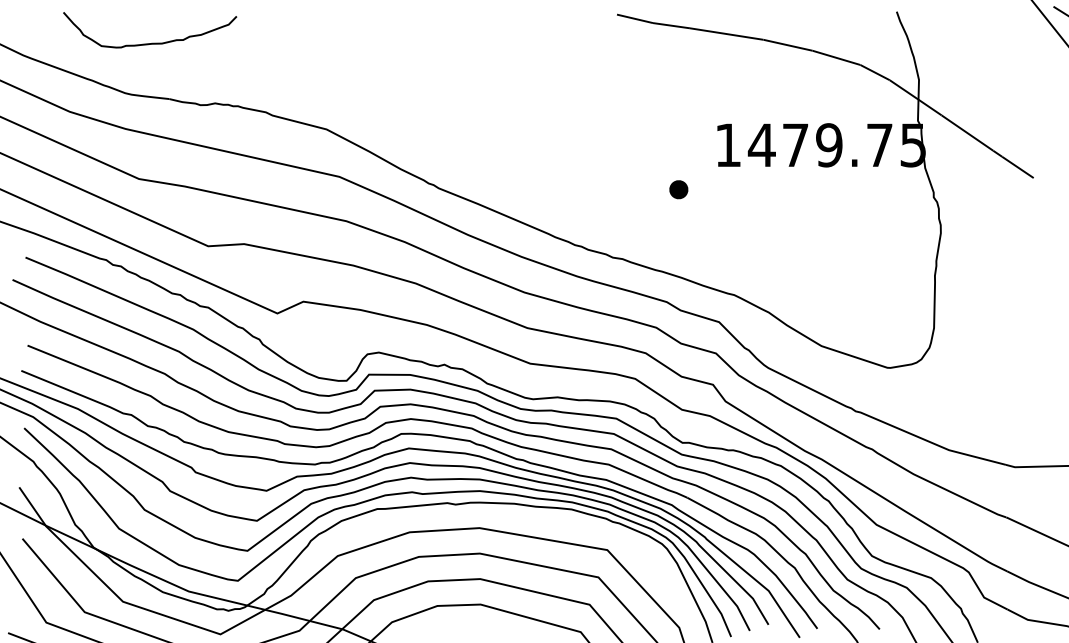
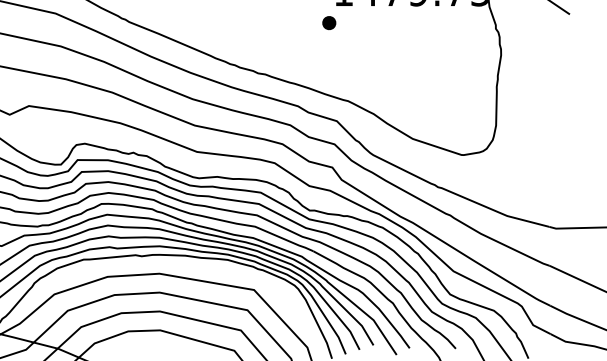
part: (678, 189) -> (329, 22), moved

